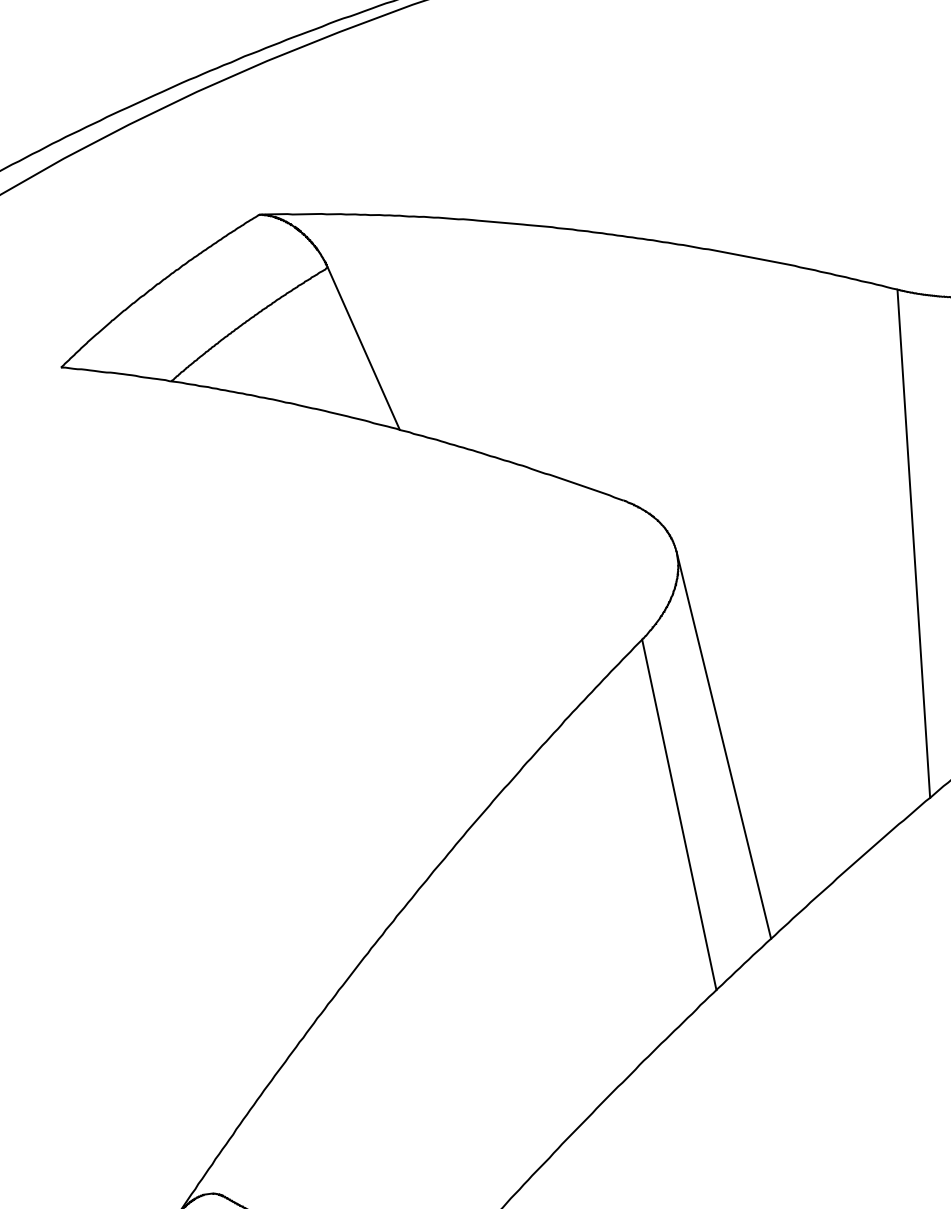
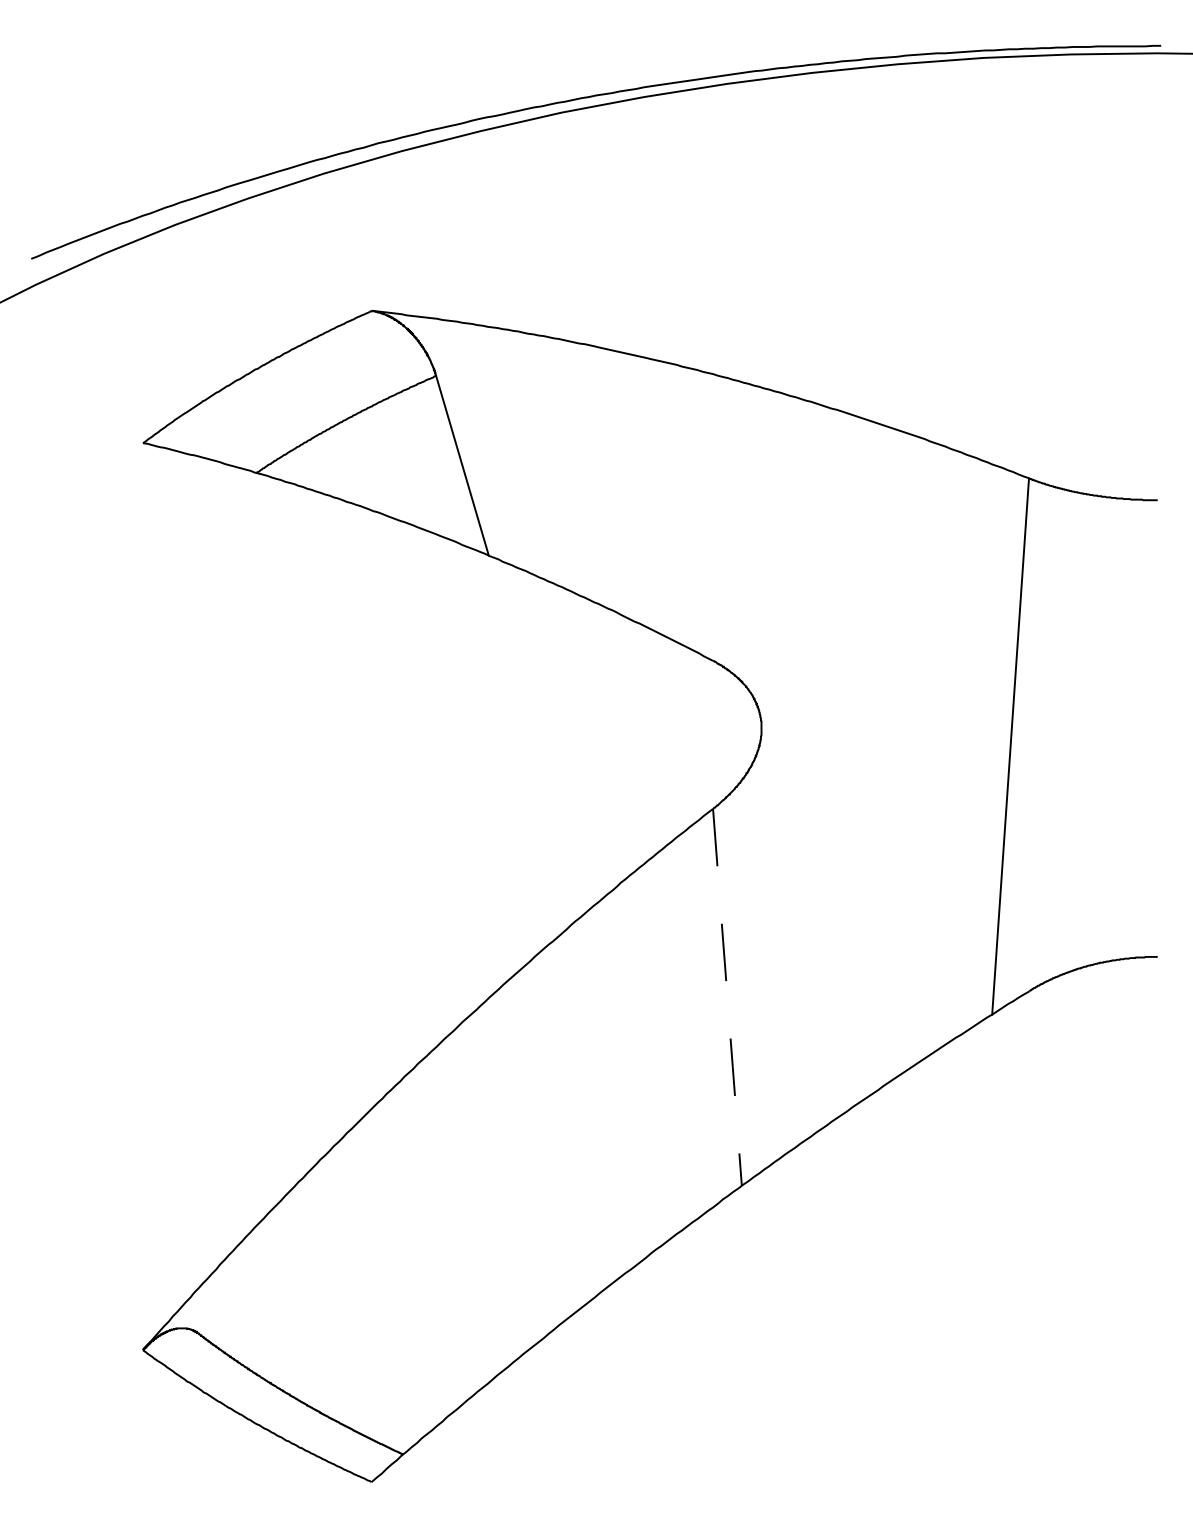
line: (723, 745) -> (783, 930), removed
line: (679, 814) -> (727, 997), solid -> dashed

